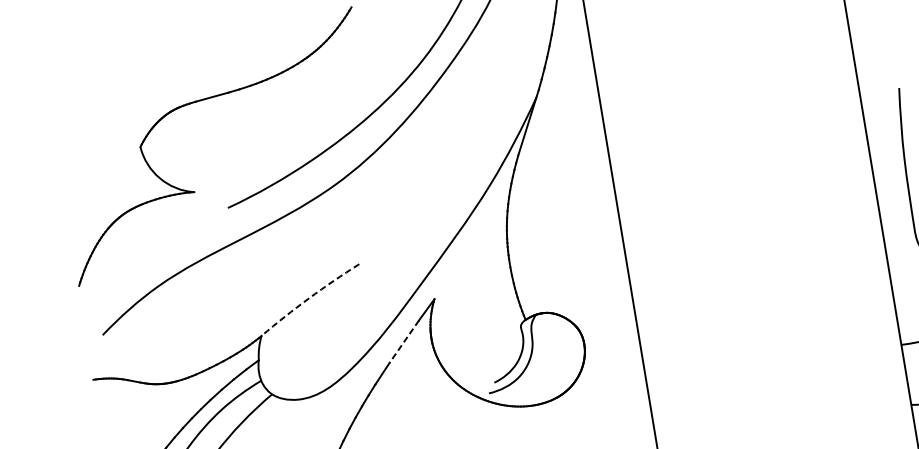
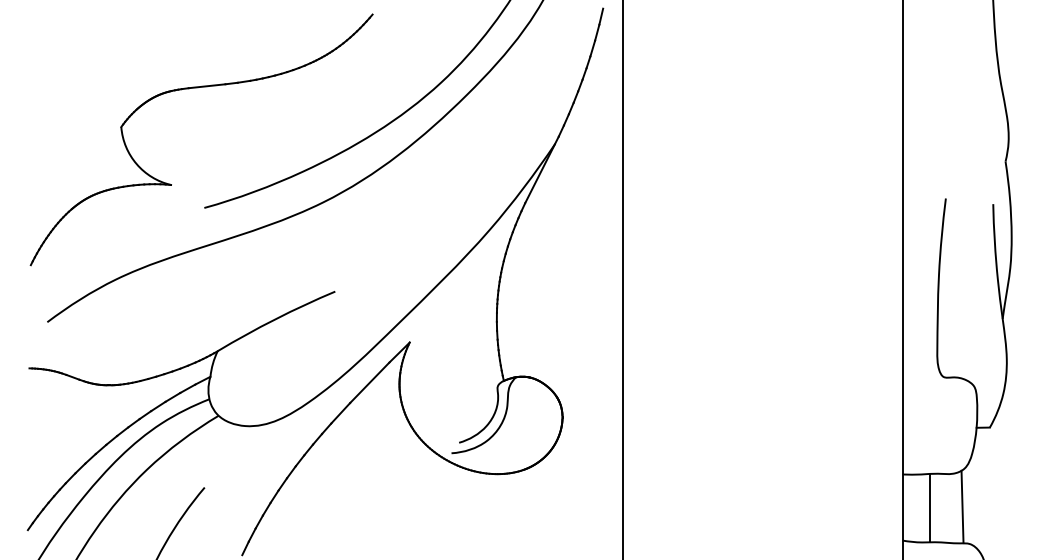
arc: (309, 298) -> (275, 319), dashed -> solid
line: (404, 342) -> (369, 383), dashed -> solid

